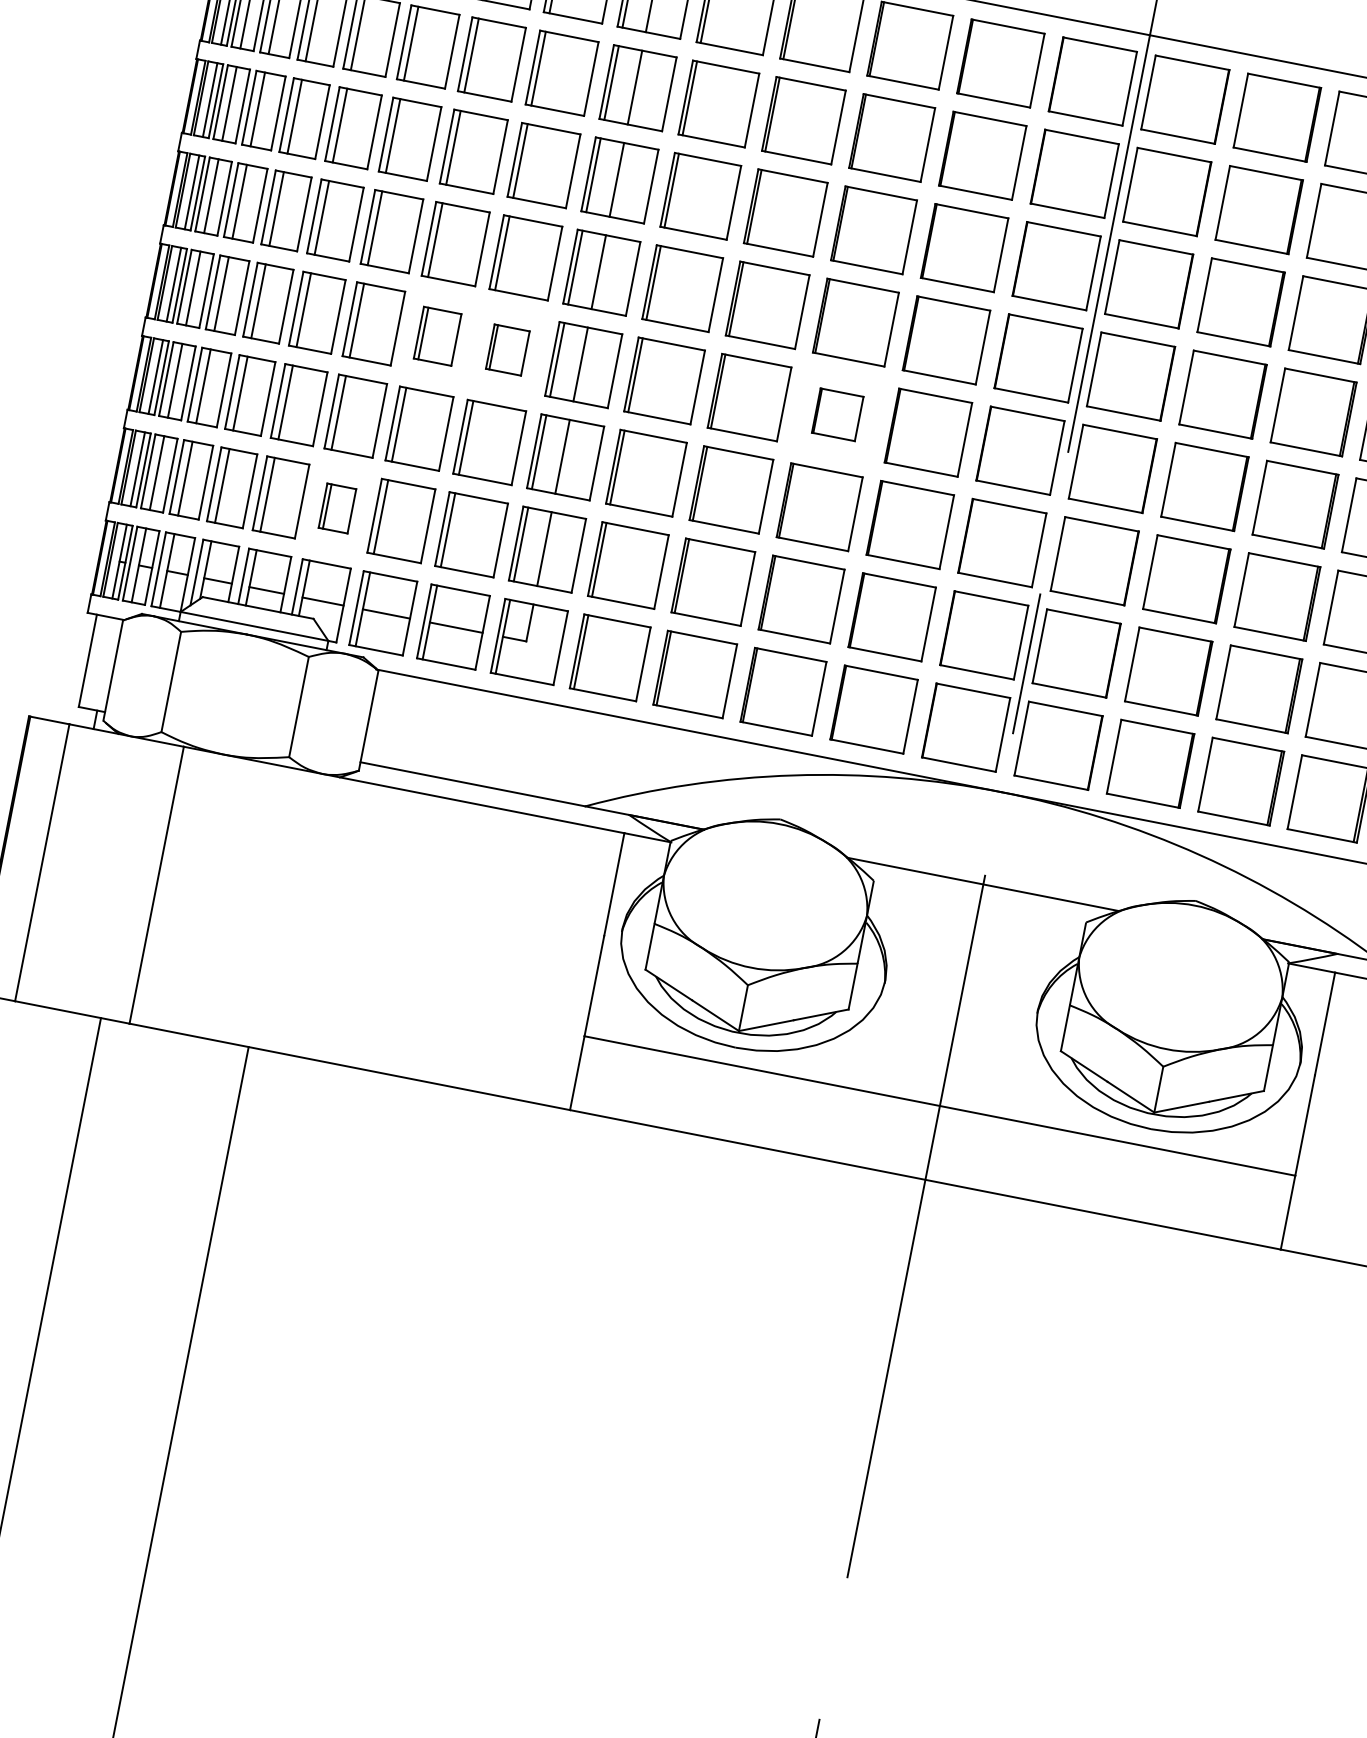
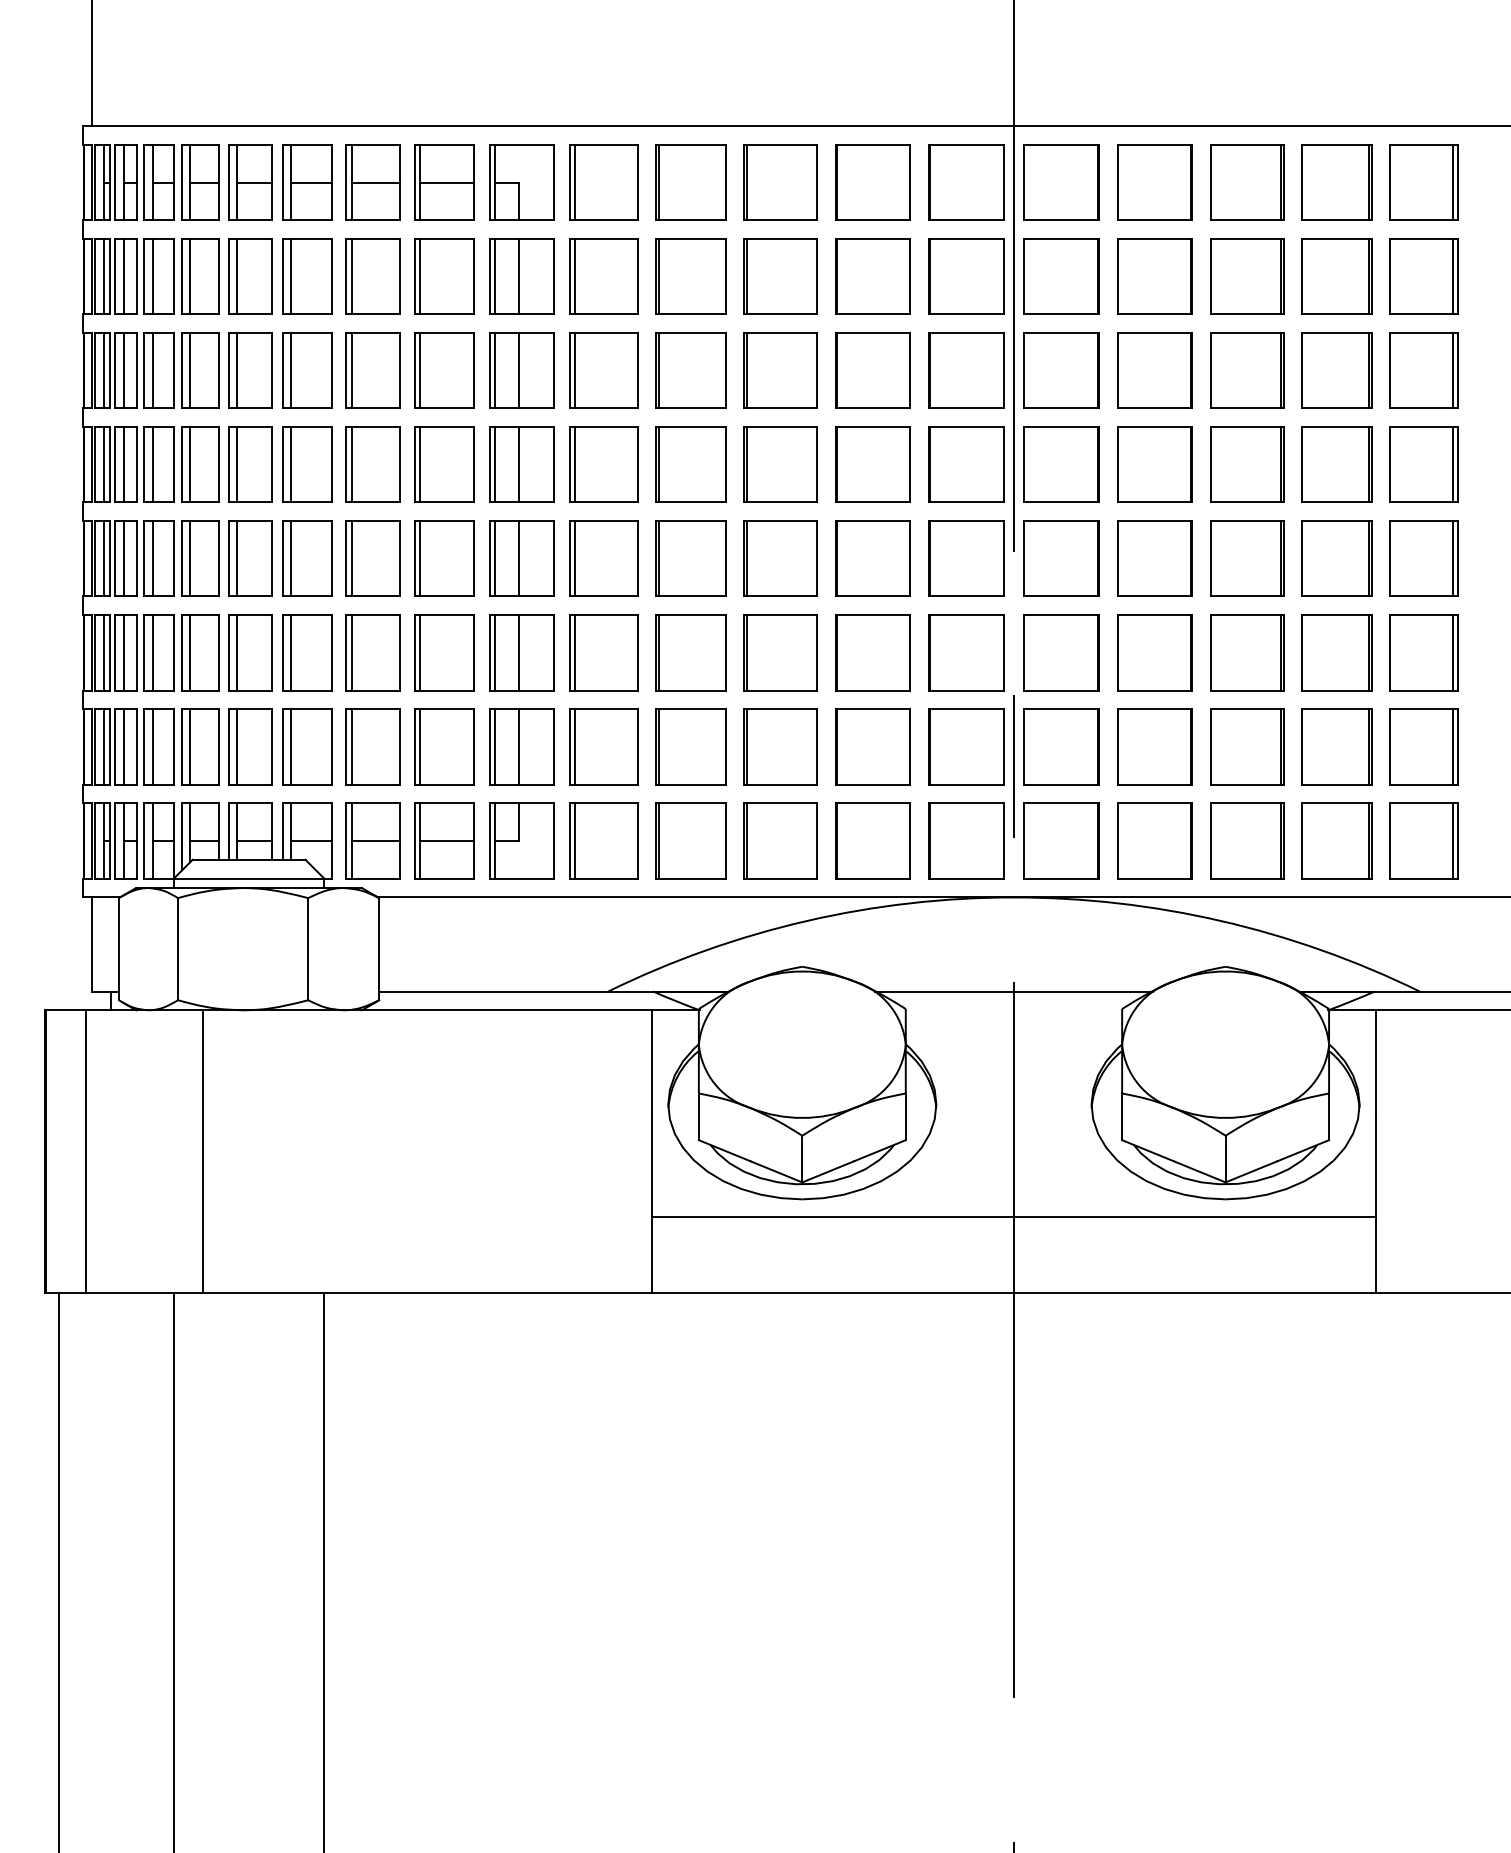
part: (437, 336) -> (372, 558), size x1.43
part: (507, 349) -> (444, 558), size x1.67
part: (837, 414) -> (780, 558), size x1.67
part: (337, 508) -> (307, 746), size x1.67

